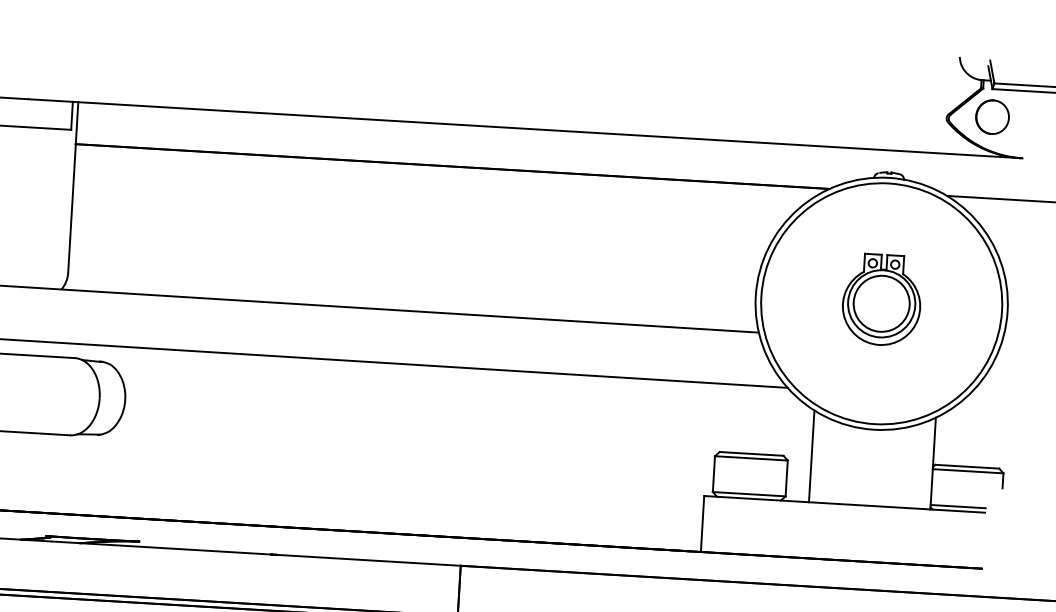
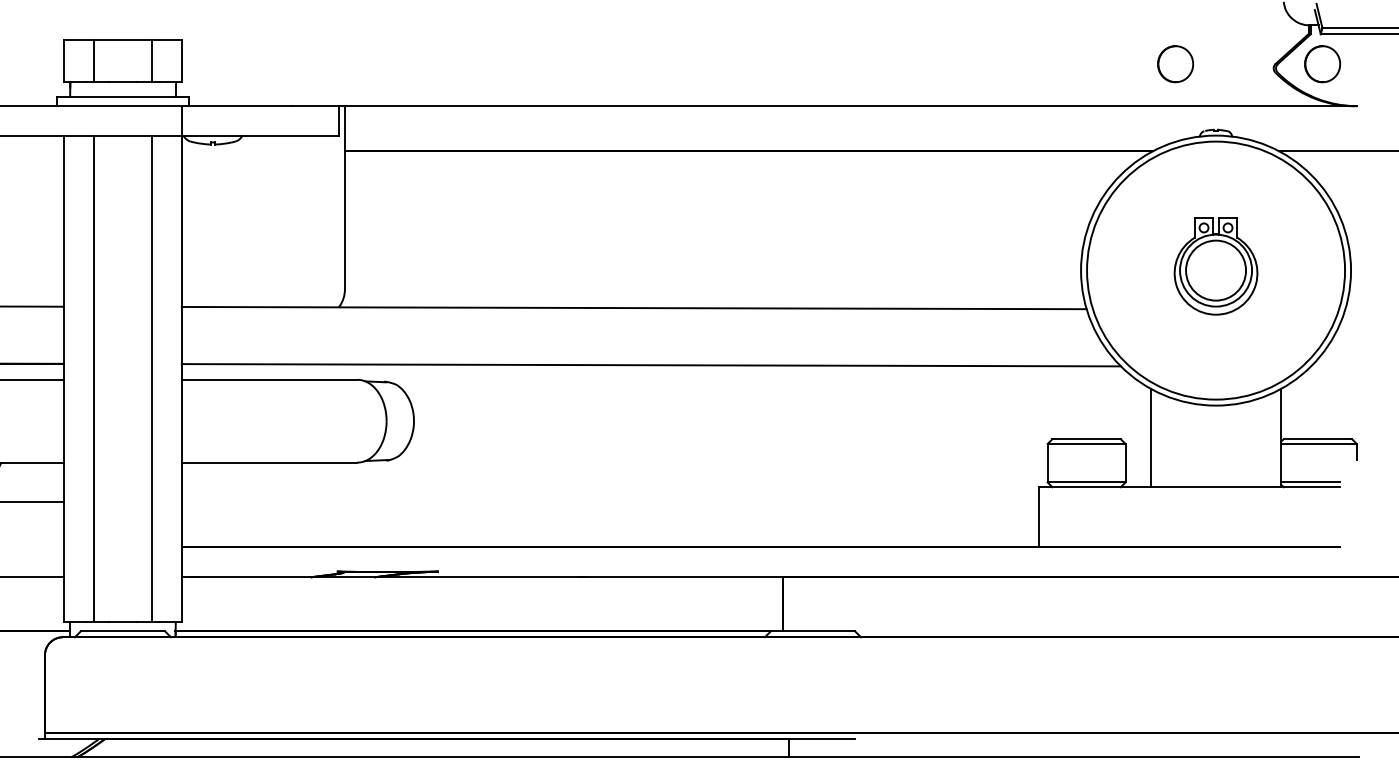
part: (855, 109) -> (1175, 64), added

